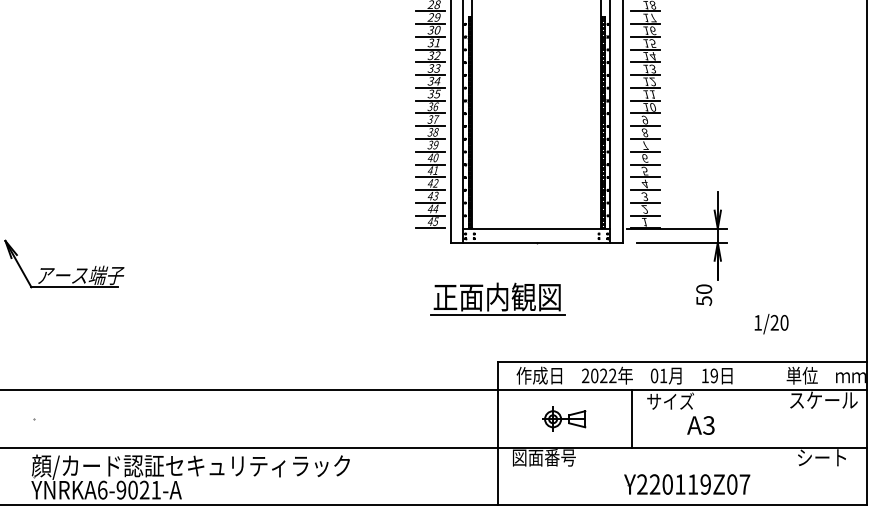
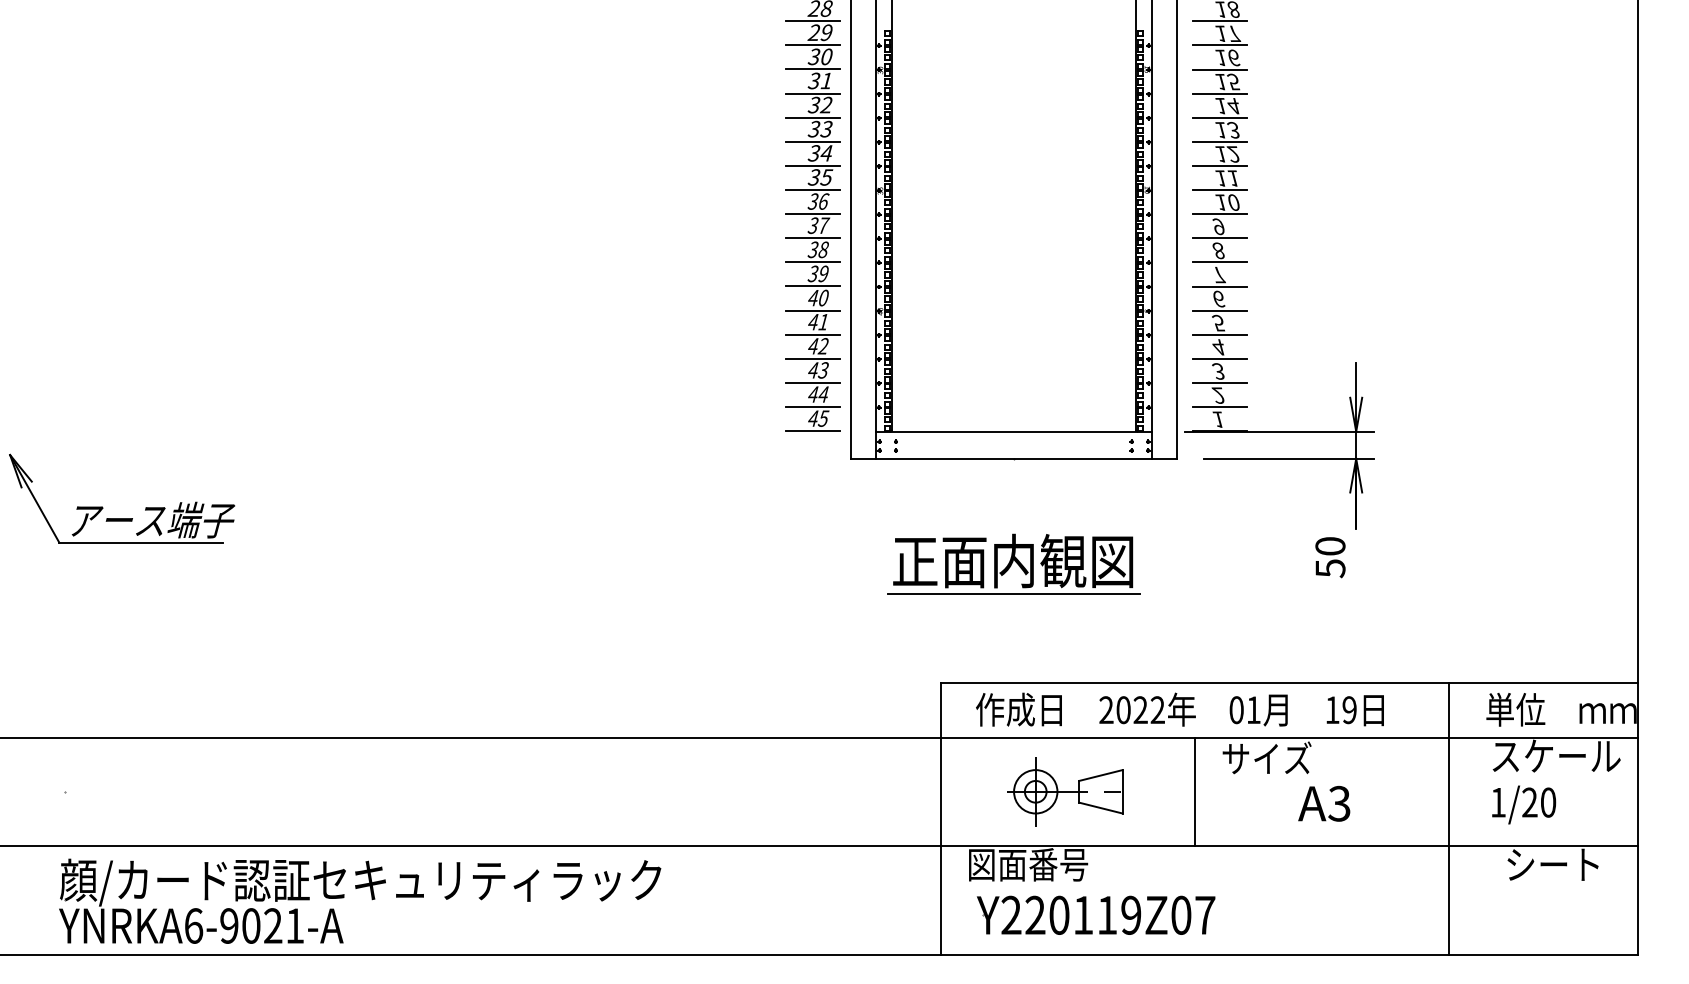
part: (497, 298) -> (1013, 563), moved
text: (771, 324) -> (1523, 805), moved
part: (564, 419) -> (1066, 792), size x1.43
line: (766, 433) -> (1448, 818), added
part: (687, 484) -> (1096, 915), moved

